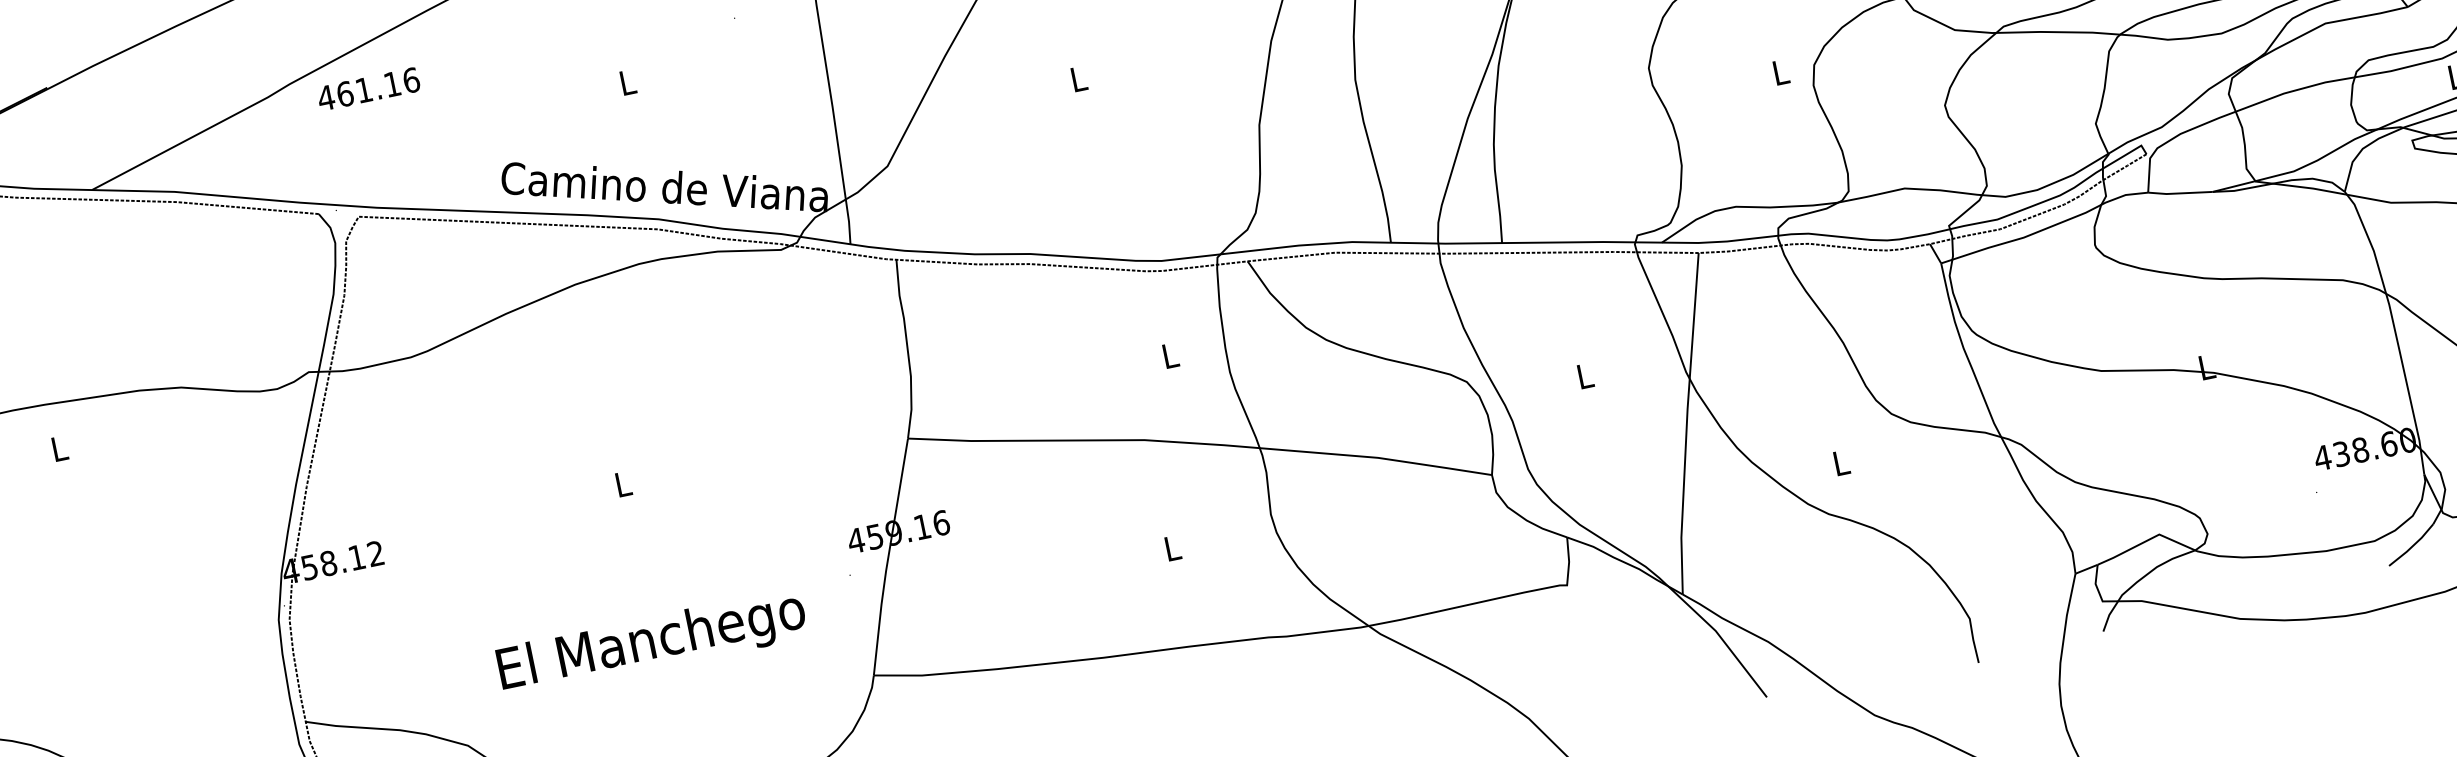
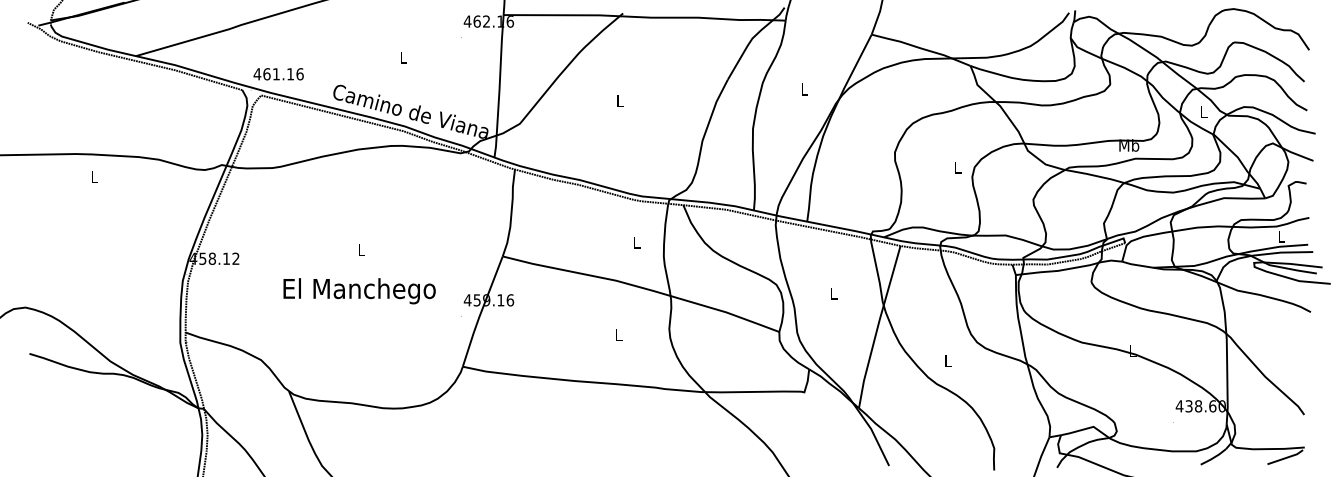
text: (368, 89) -> (278, 74), moved
text: (651, 643) -> (359, 291), moved

